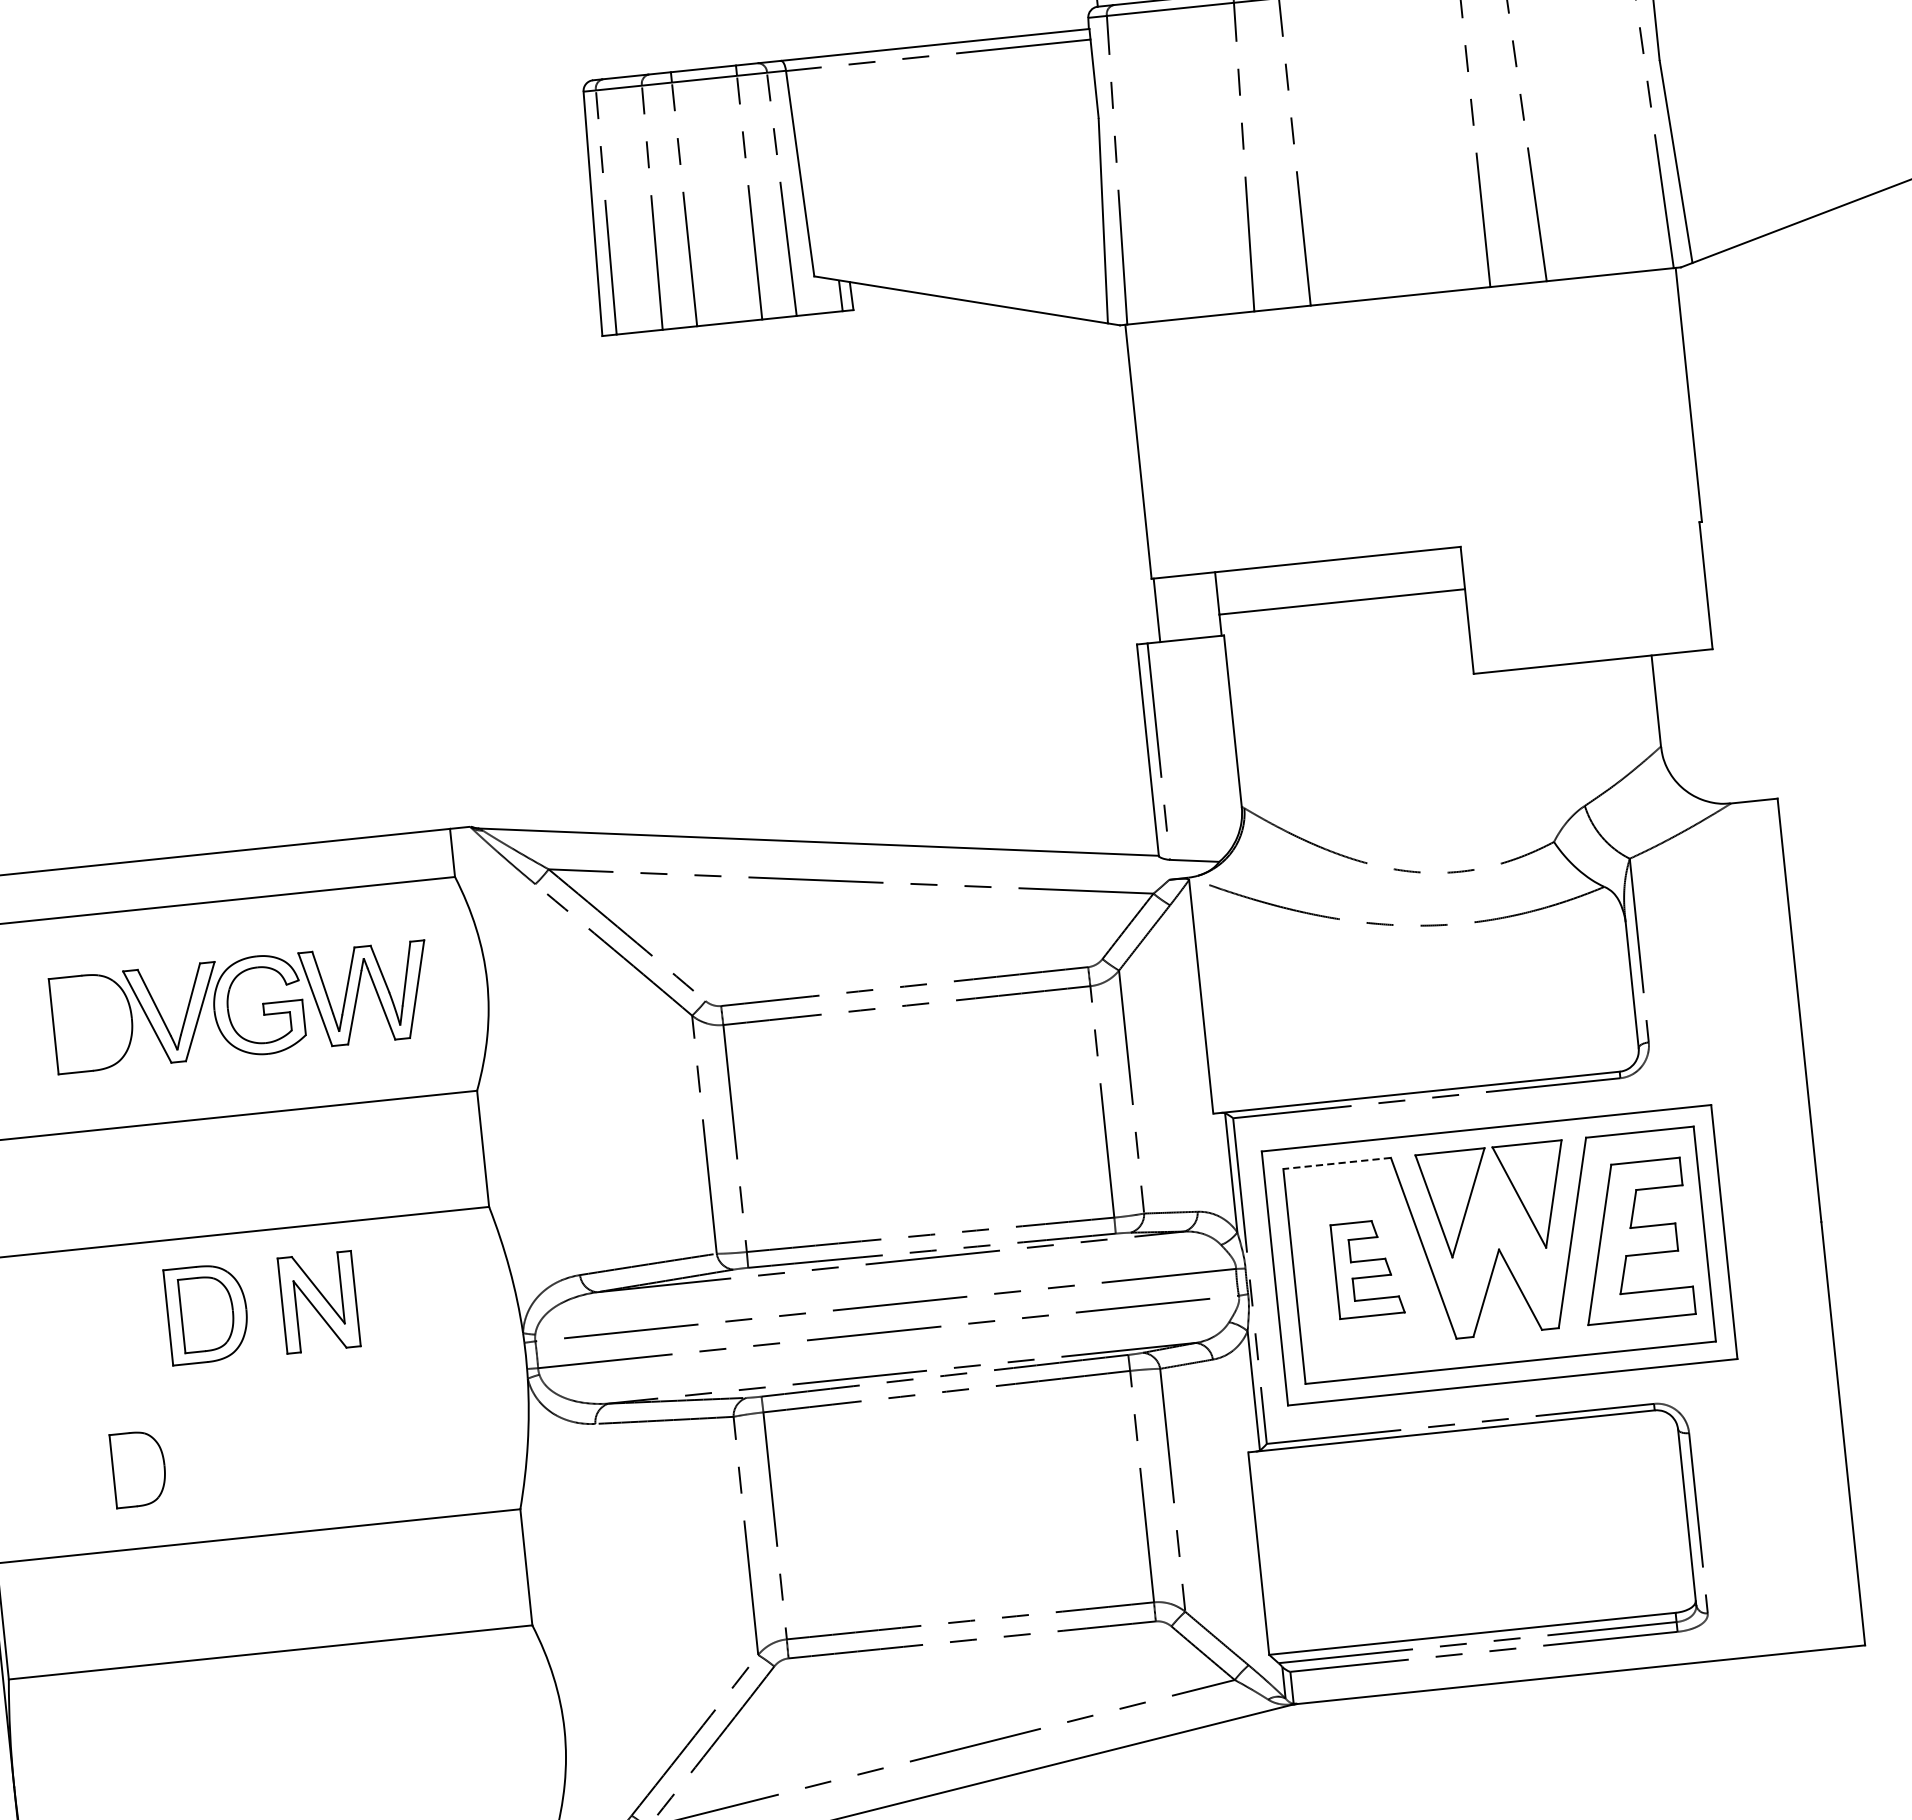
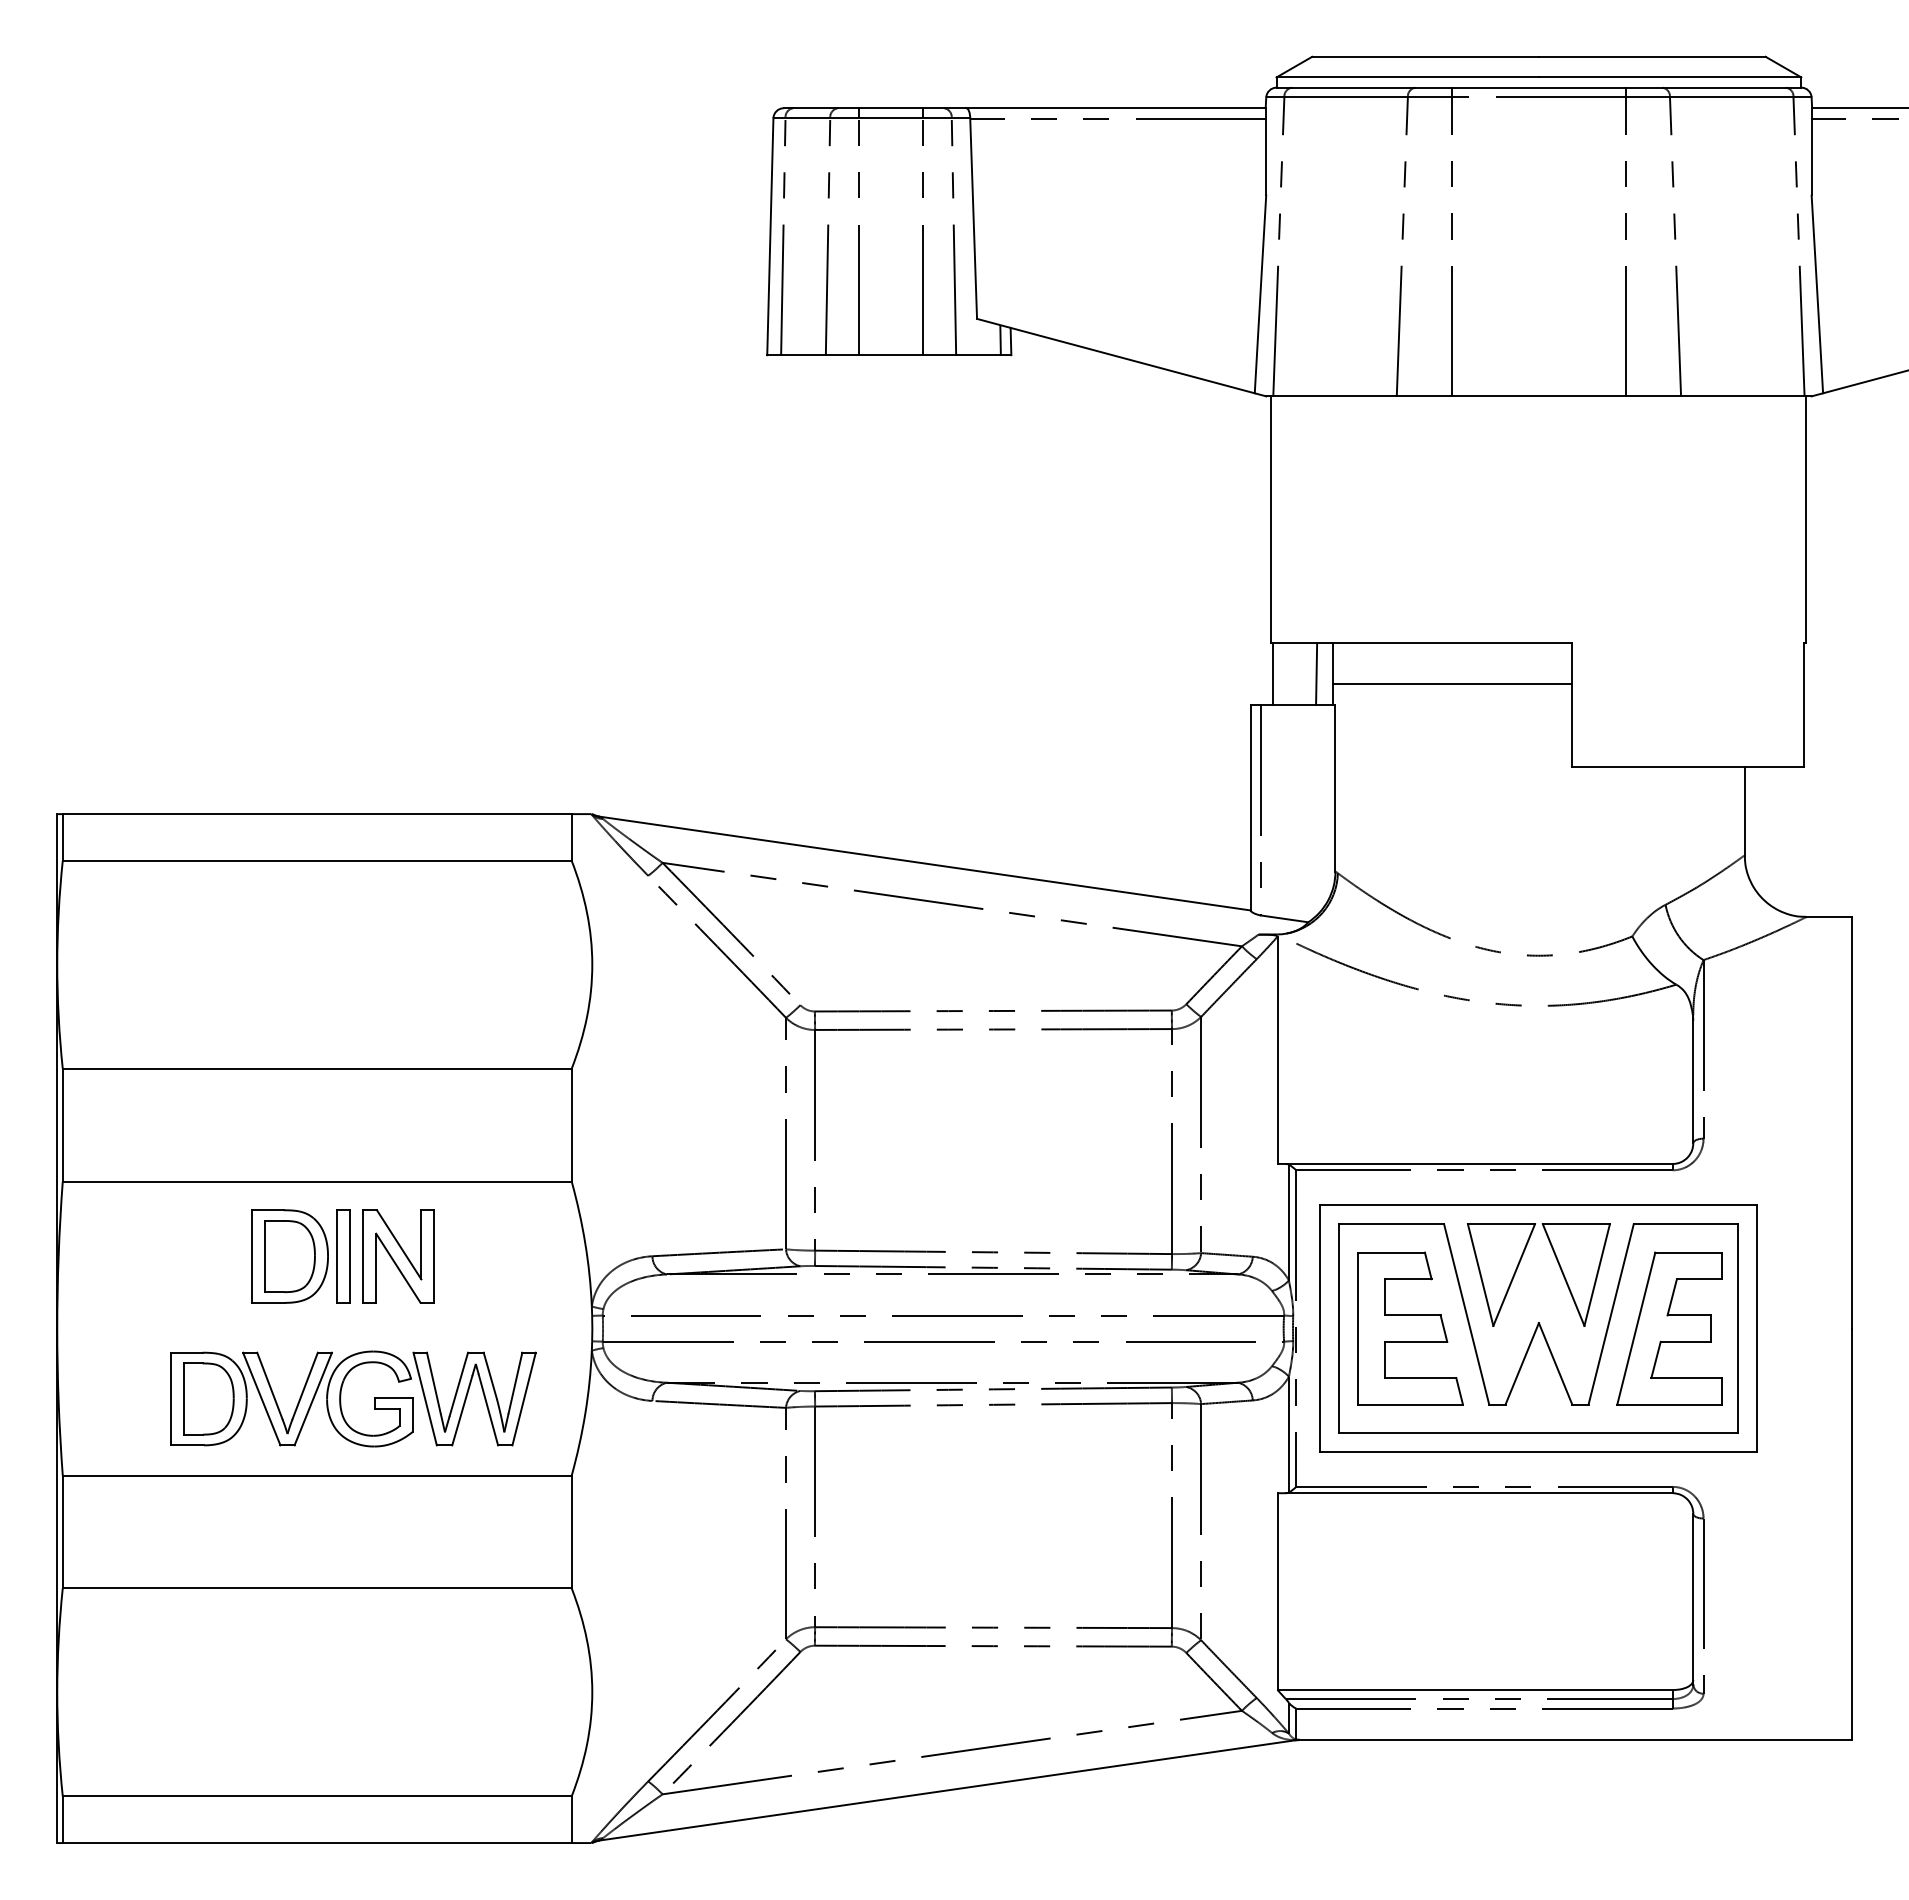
line: (1201, 606) -> (1316, 674), added
part: (229, 1007) -> (341, 1397), moved
line: (1336, 1163) -> (1391, 1224), dashed -> solid
part: (1367, 1268) -> (1410, 1328), size x1.67
part: (262, 1308) -> (343, 1256), added

